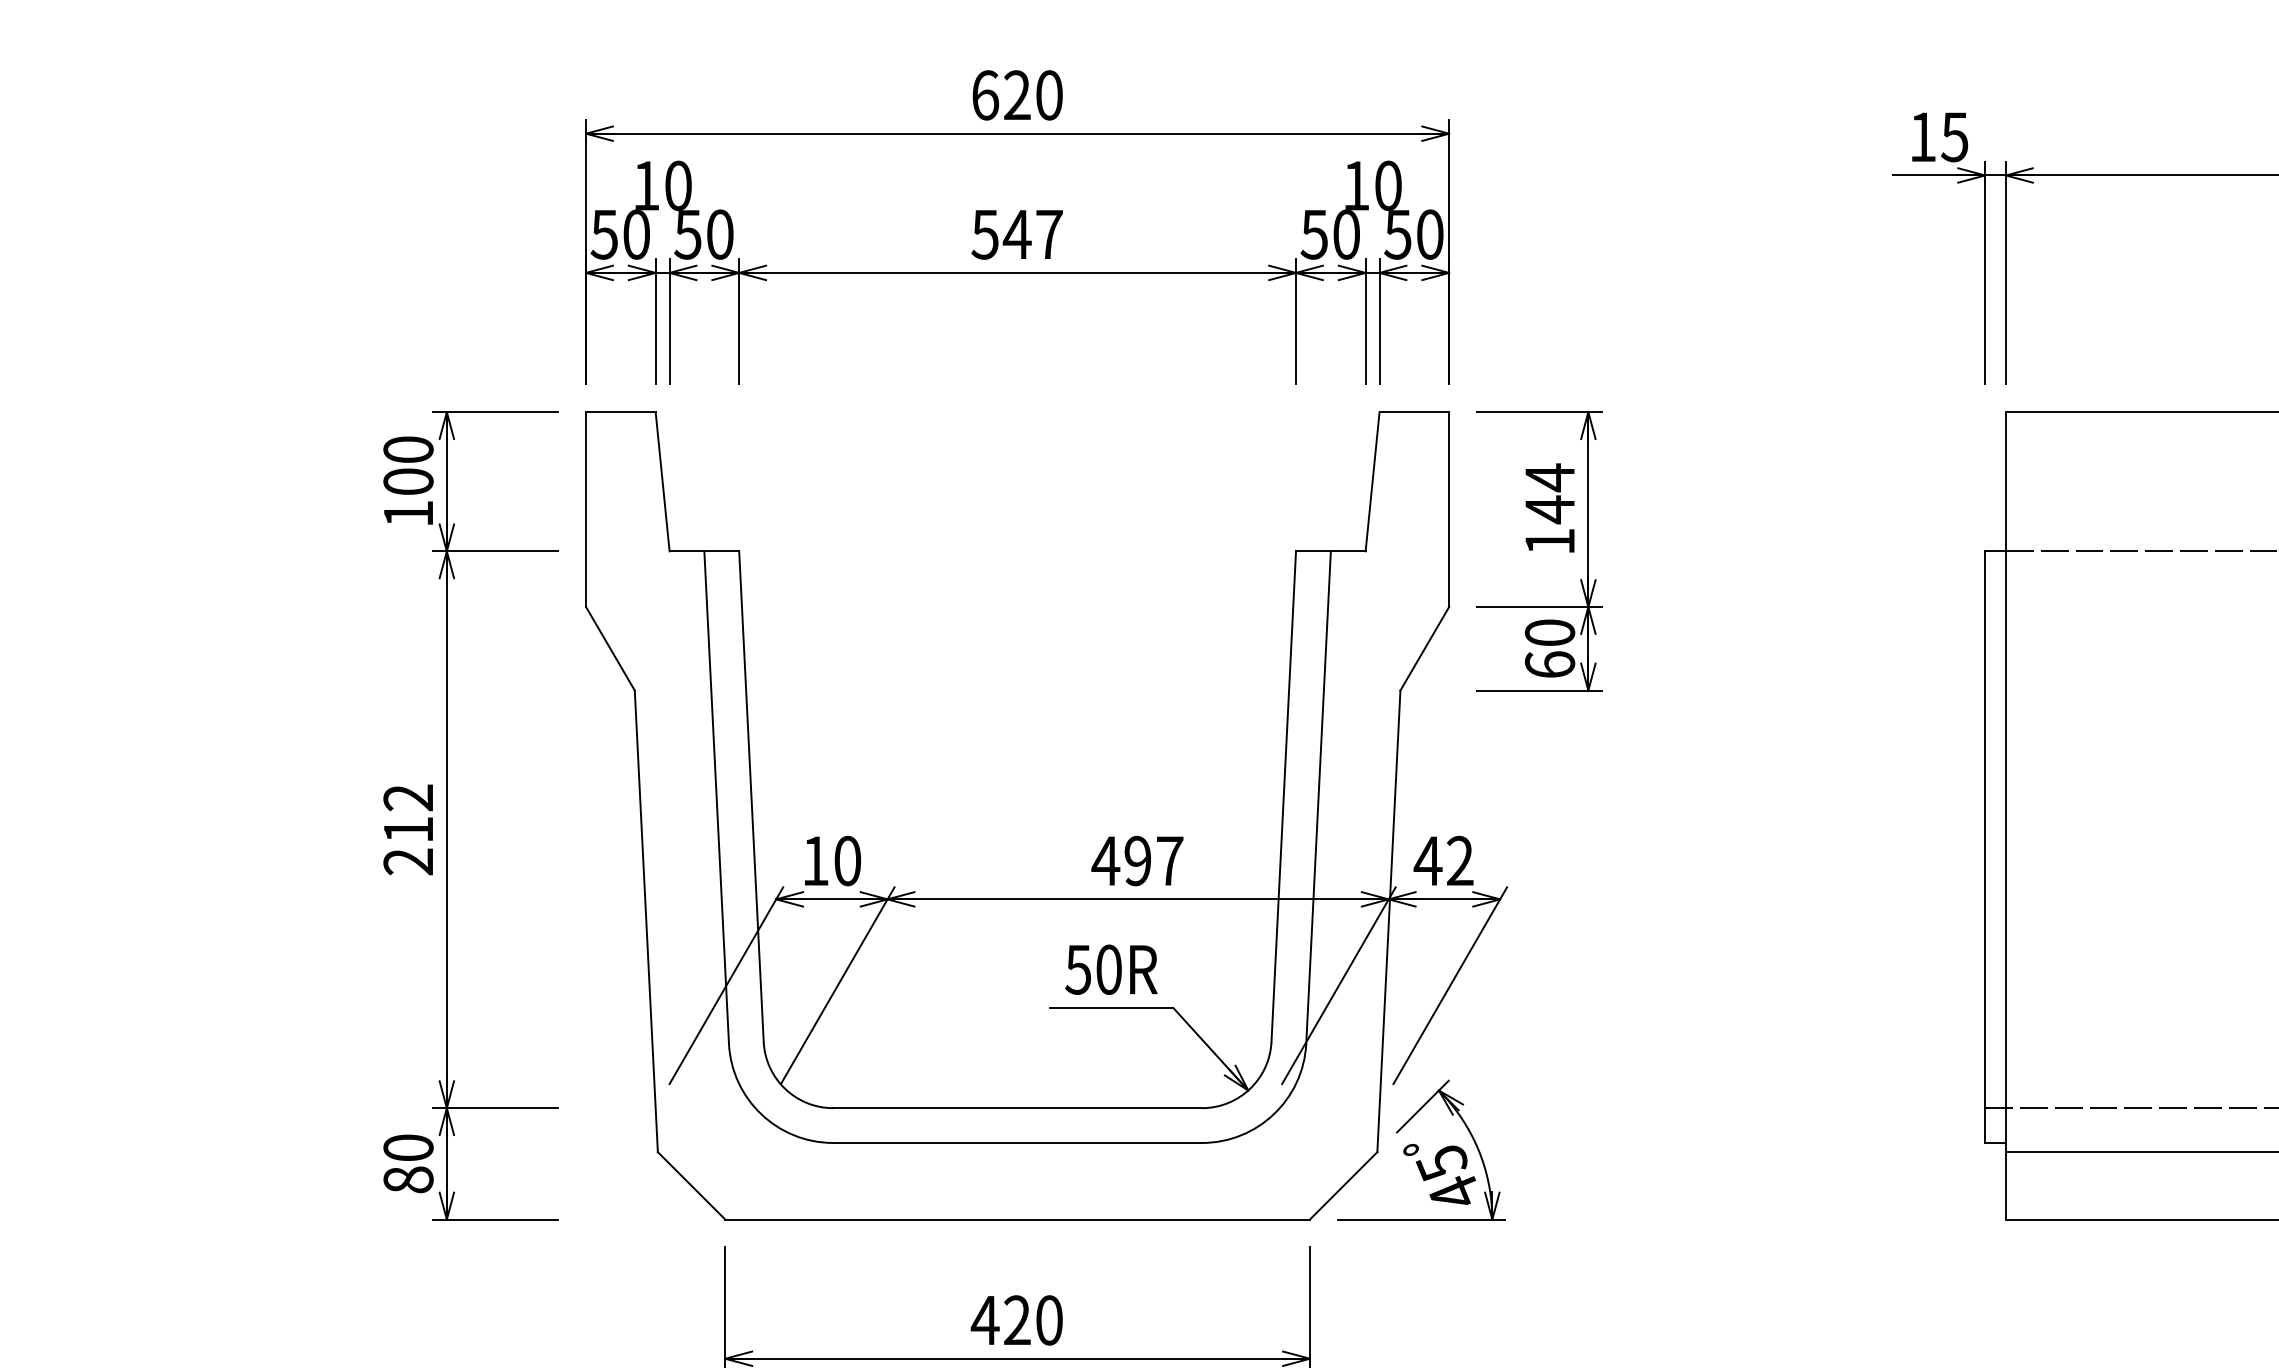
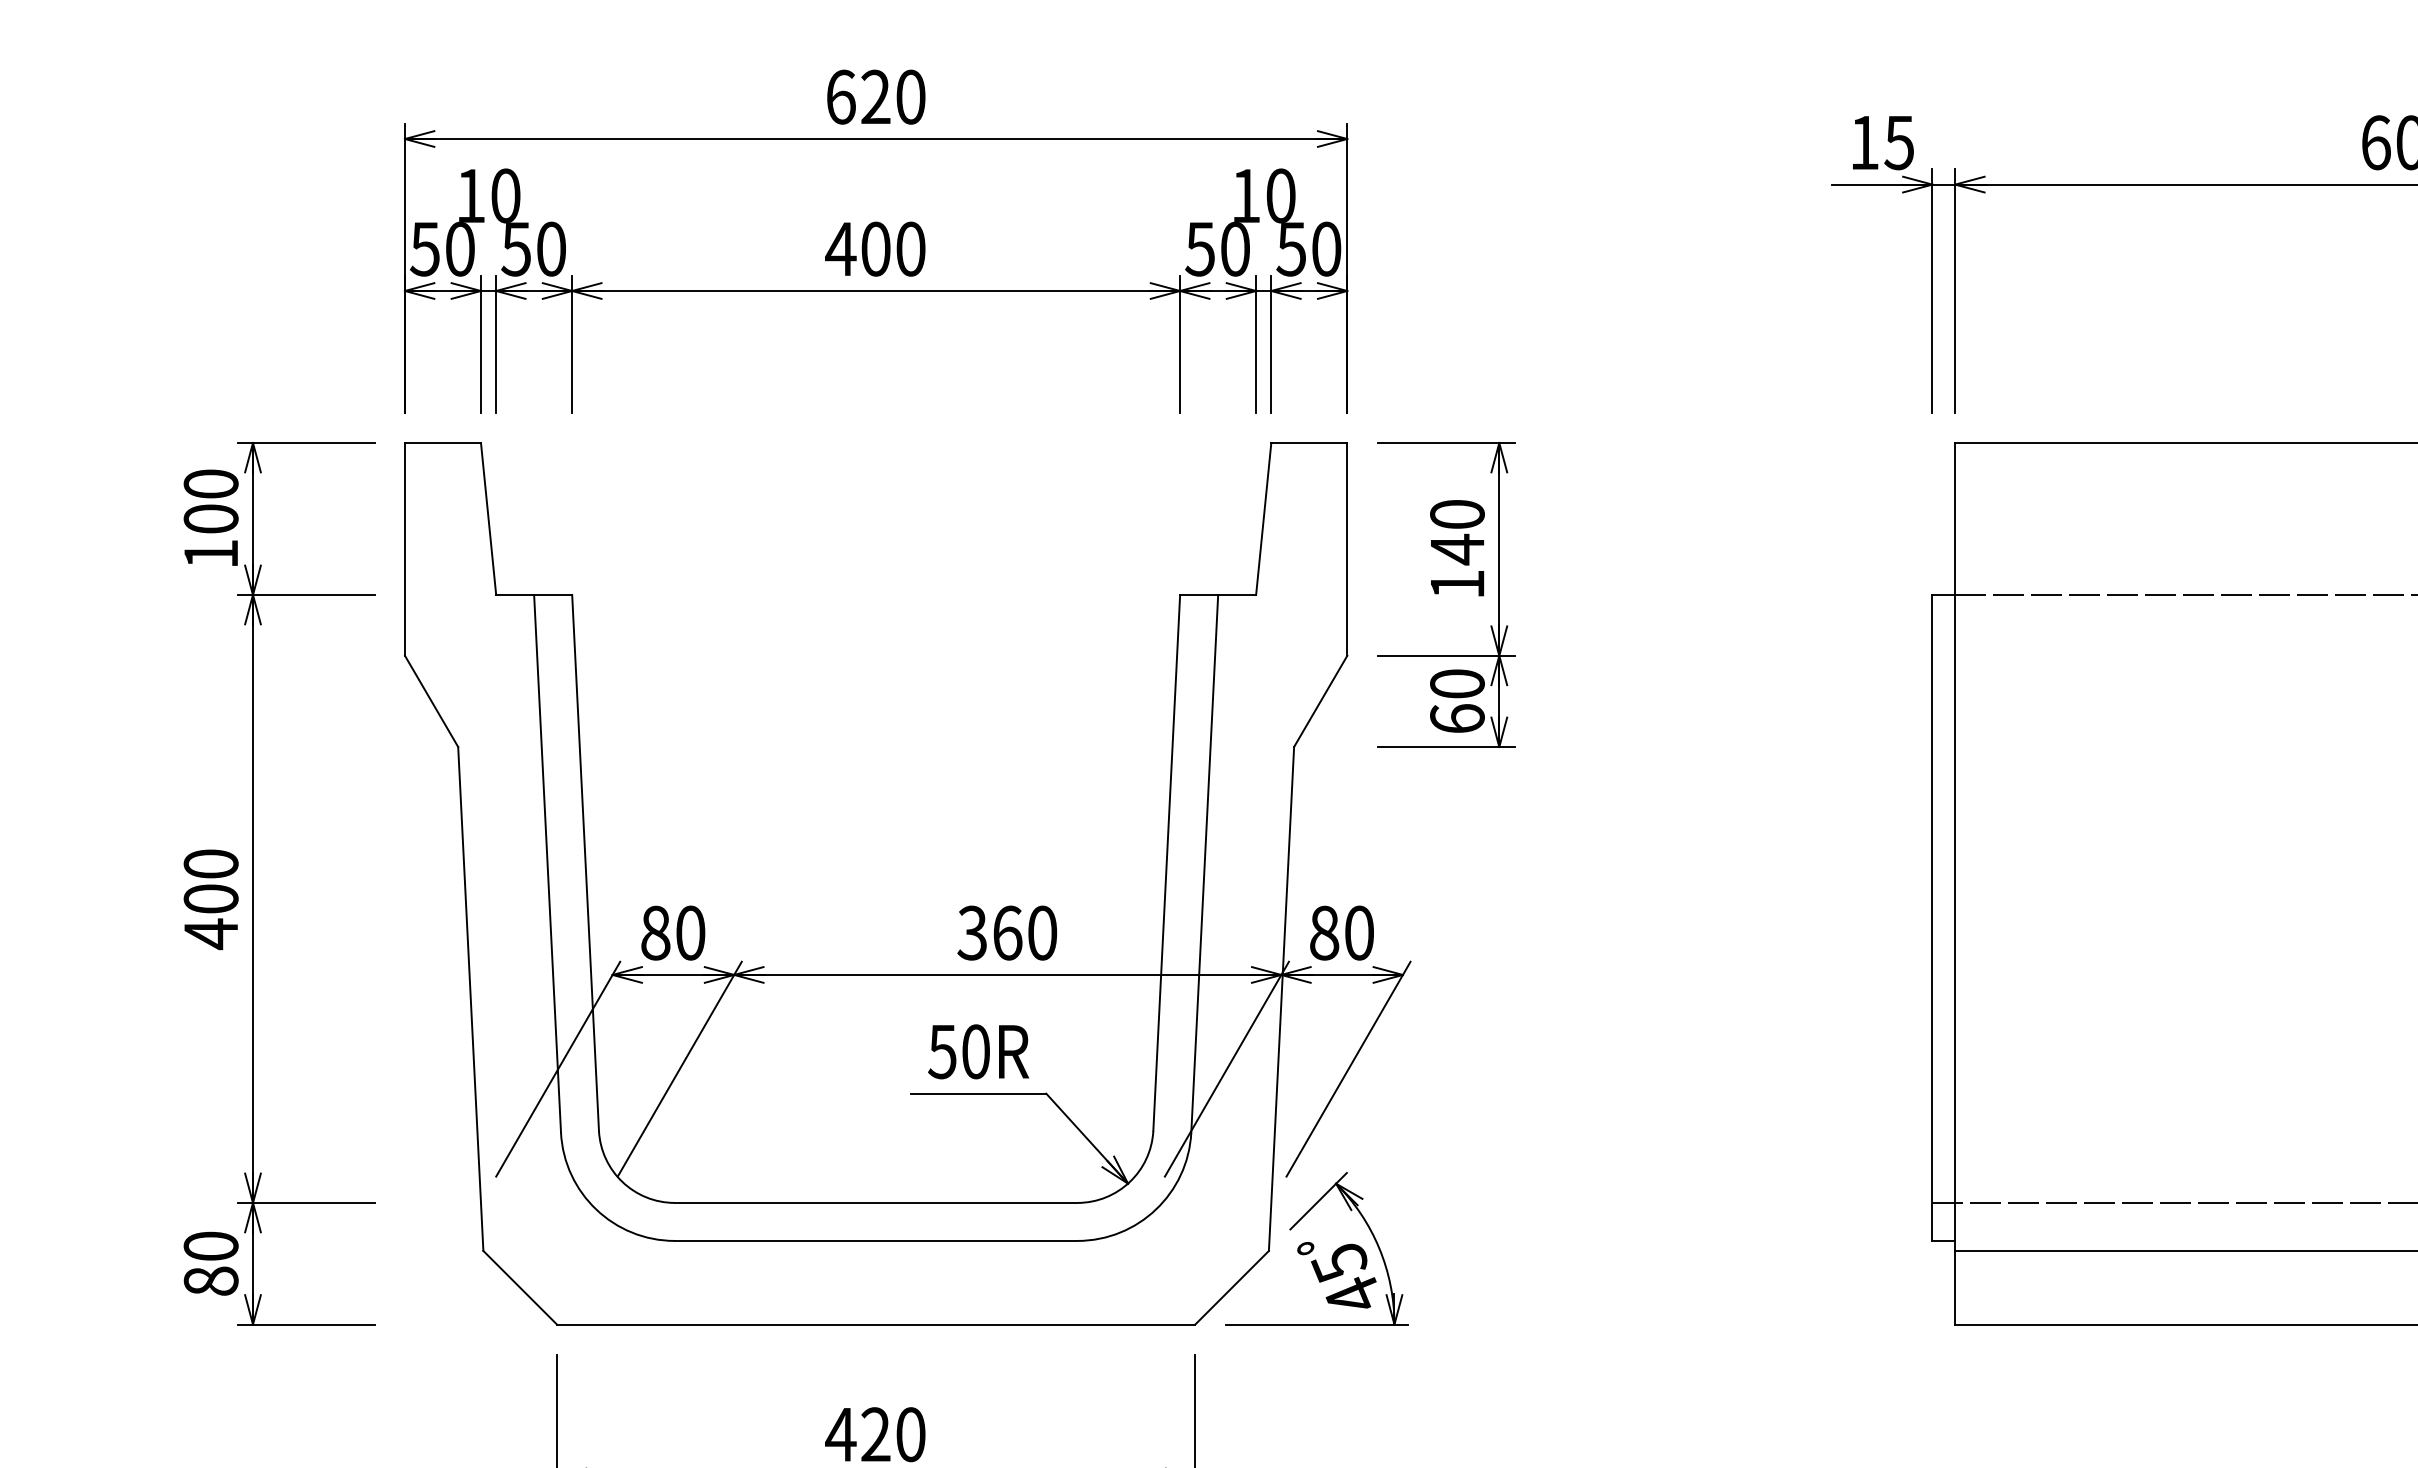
text: (1016, 234) -> (874, 249), 547 -> 400
text: (1549, 477) -> (1456, 514), 144 -> 140
text: (408, 830) -> (211, 899), 212 -> 400
text: (1137, 860) -> (1007, 932), 497 -> 360
text: (1443, 860) -> (1341, 932), 42 -> 80
text: (815, 861) -> (655, 933), 10 -> 80

